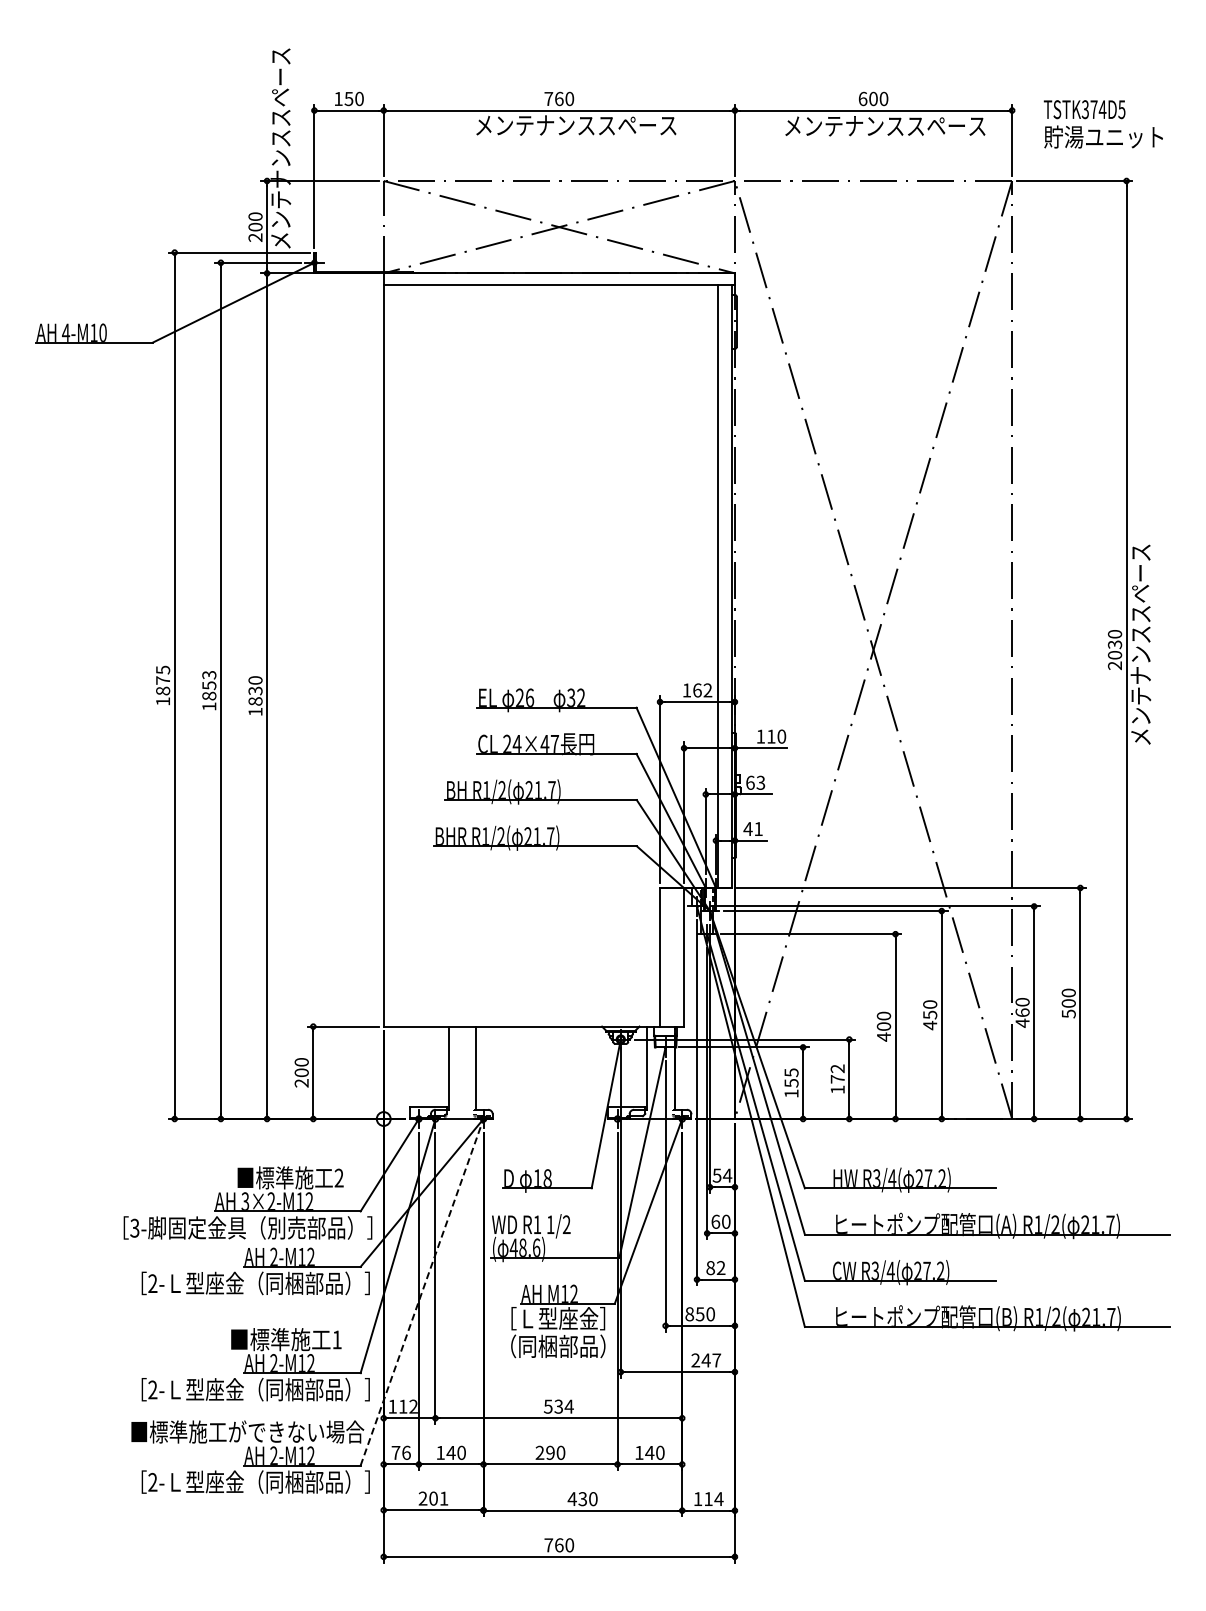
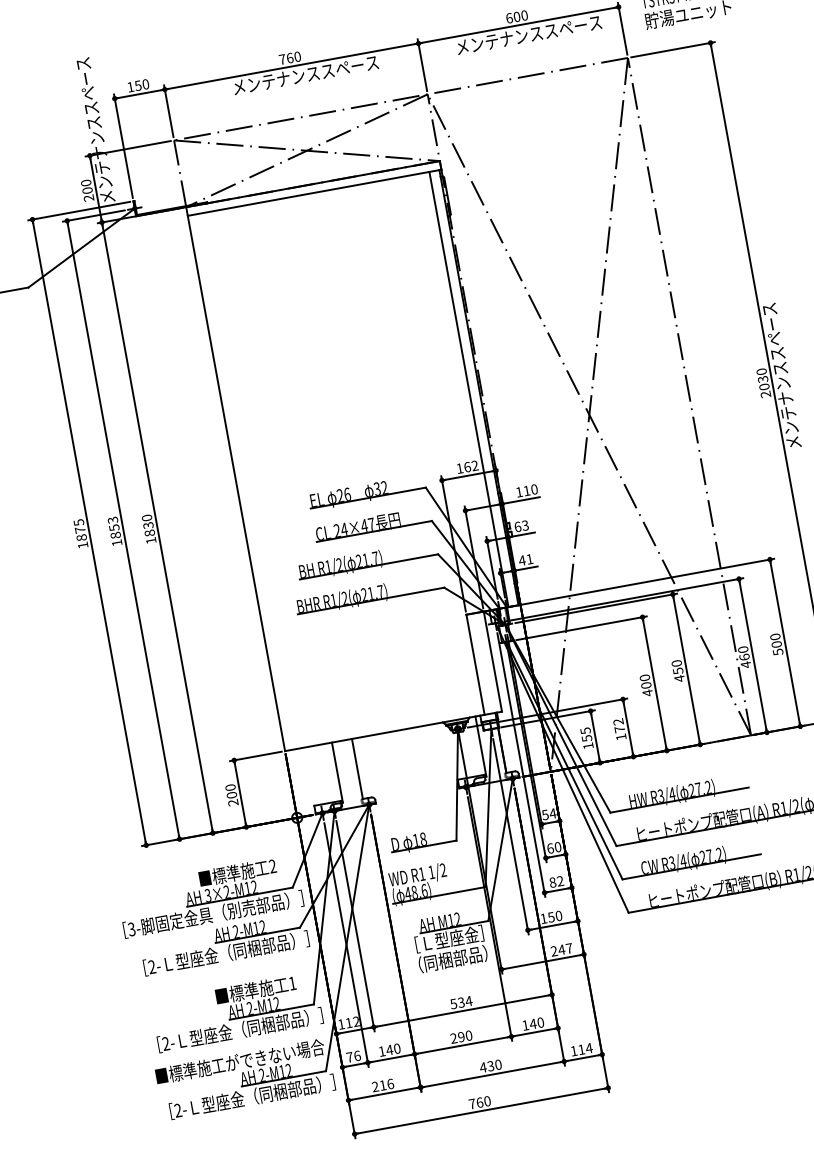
line: (422, 1292) -> (347, 938), dashed -> solid
text: (689, 1314) -> (543, 918), 850 -> 150
text: (438, 1498) -> (386, 1084), 201 -> 216

